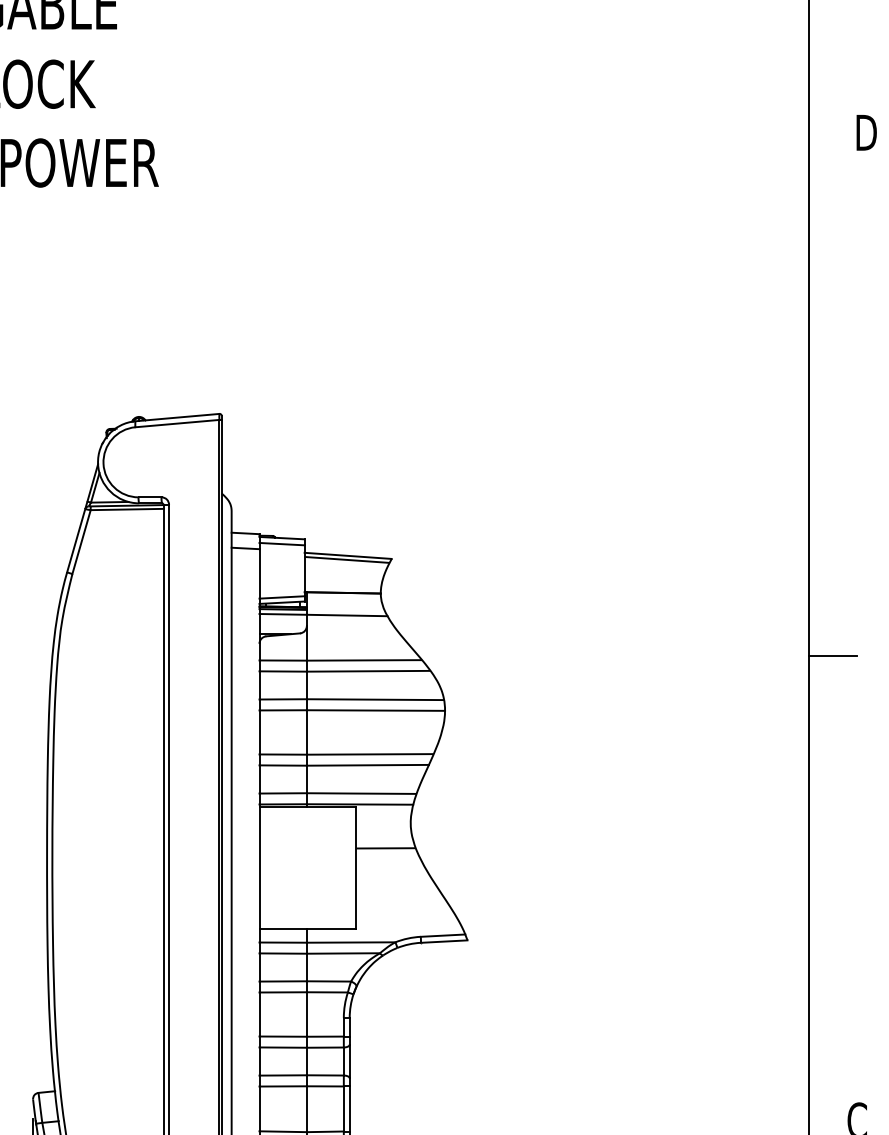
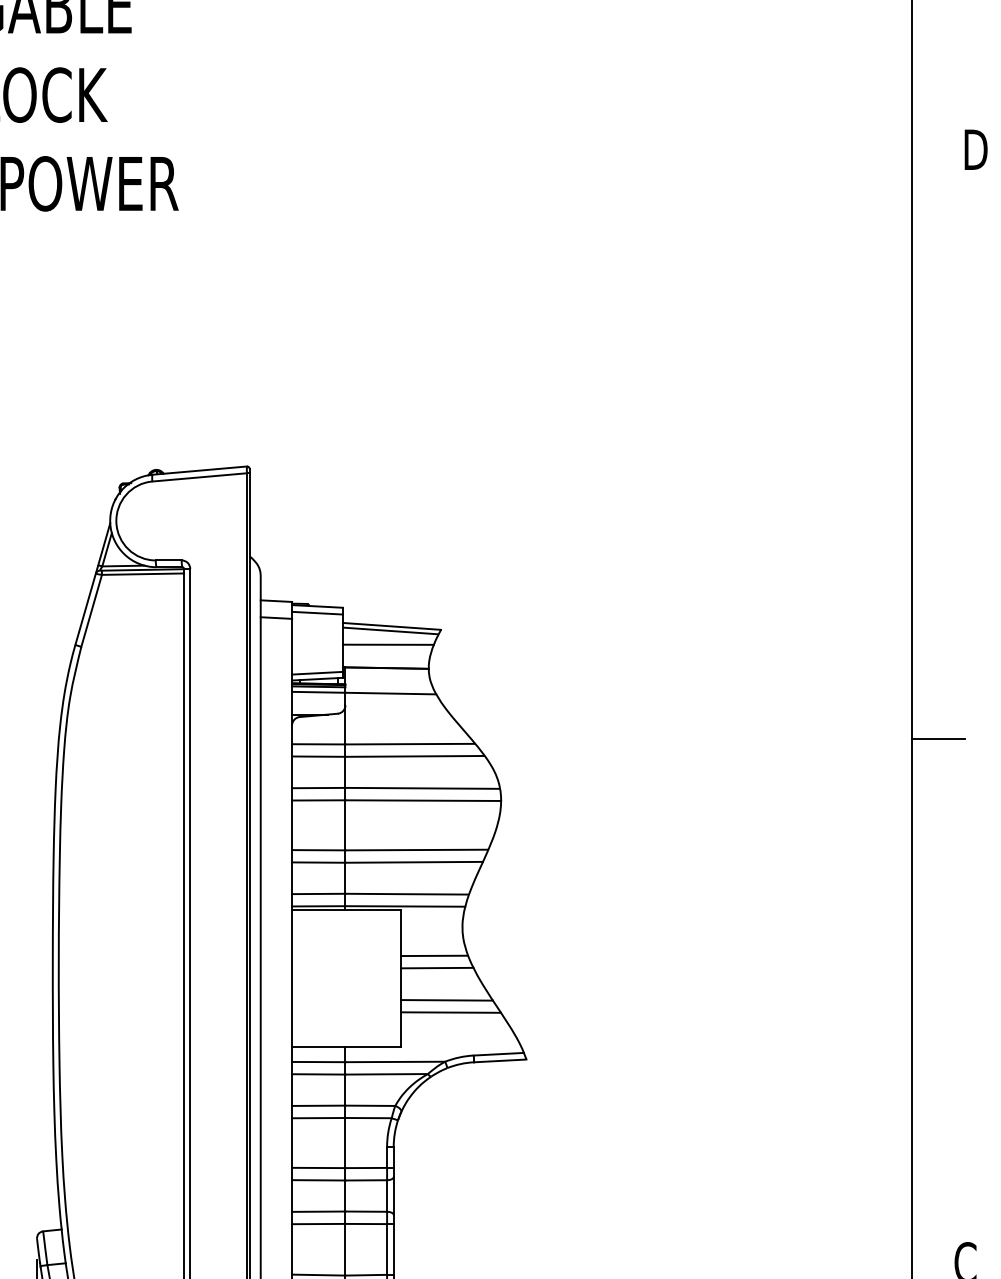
line: (344, 572) -> (387, 645), added
line: (388, 858) -> (437, 967), added
line: (396, 887) -> (446, 999), added
line: (400, 898) -> (450, 1012), added

